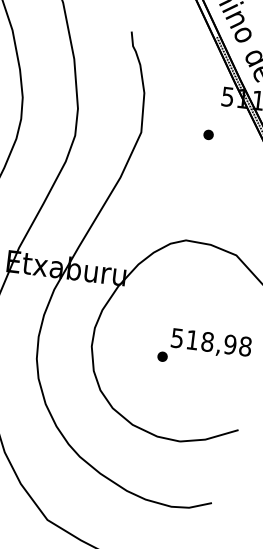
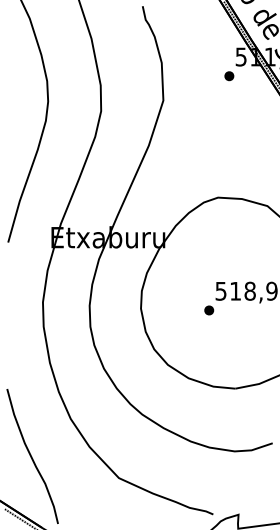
part: (208, 135) -> (229, 76), moved

